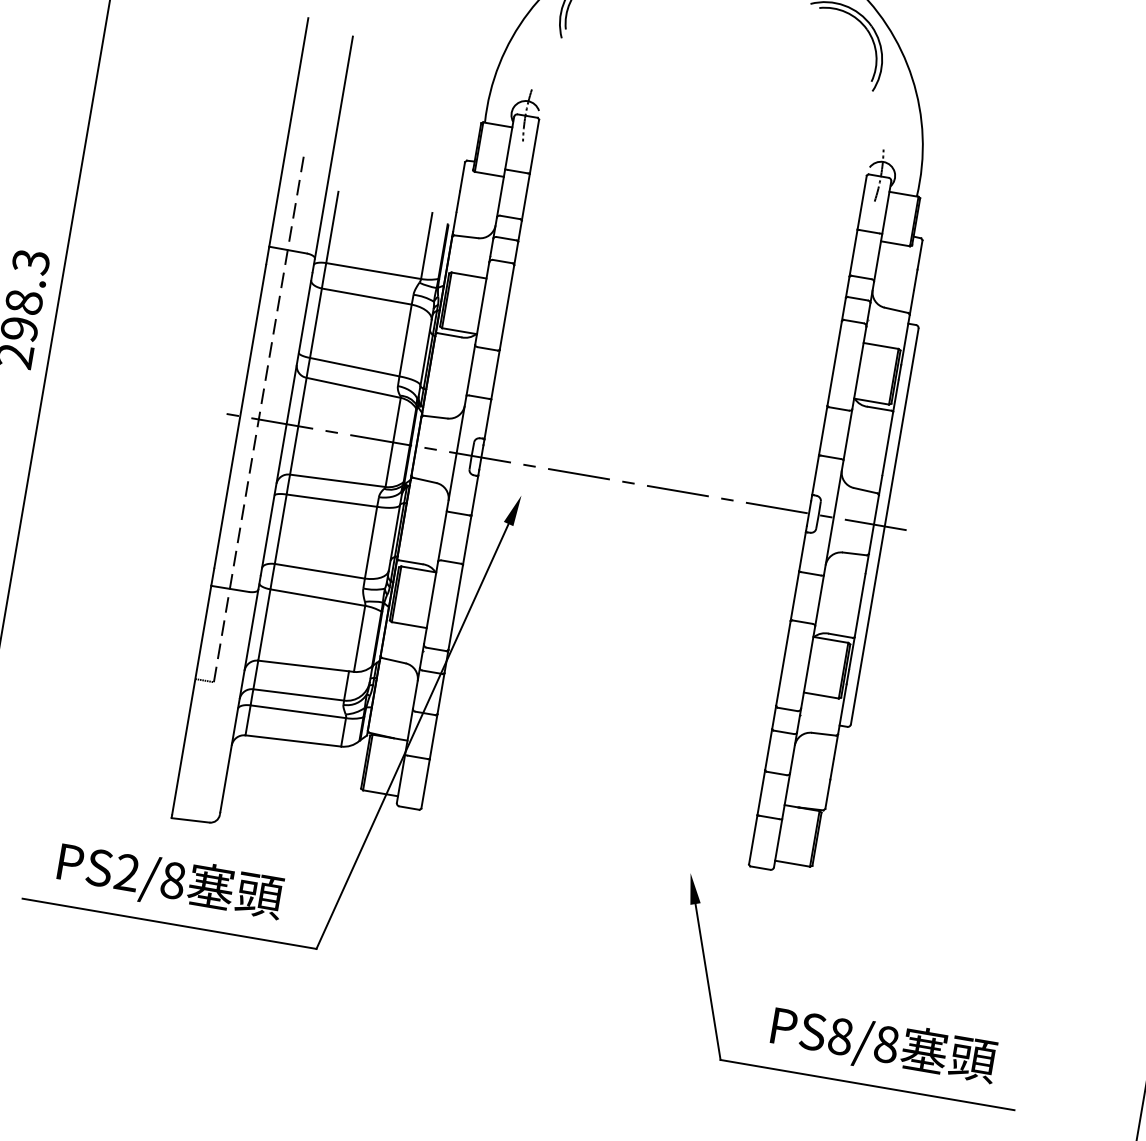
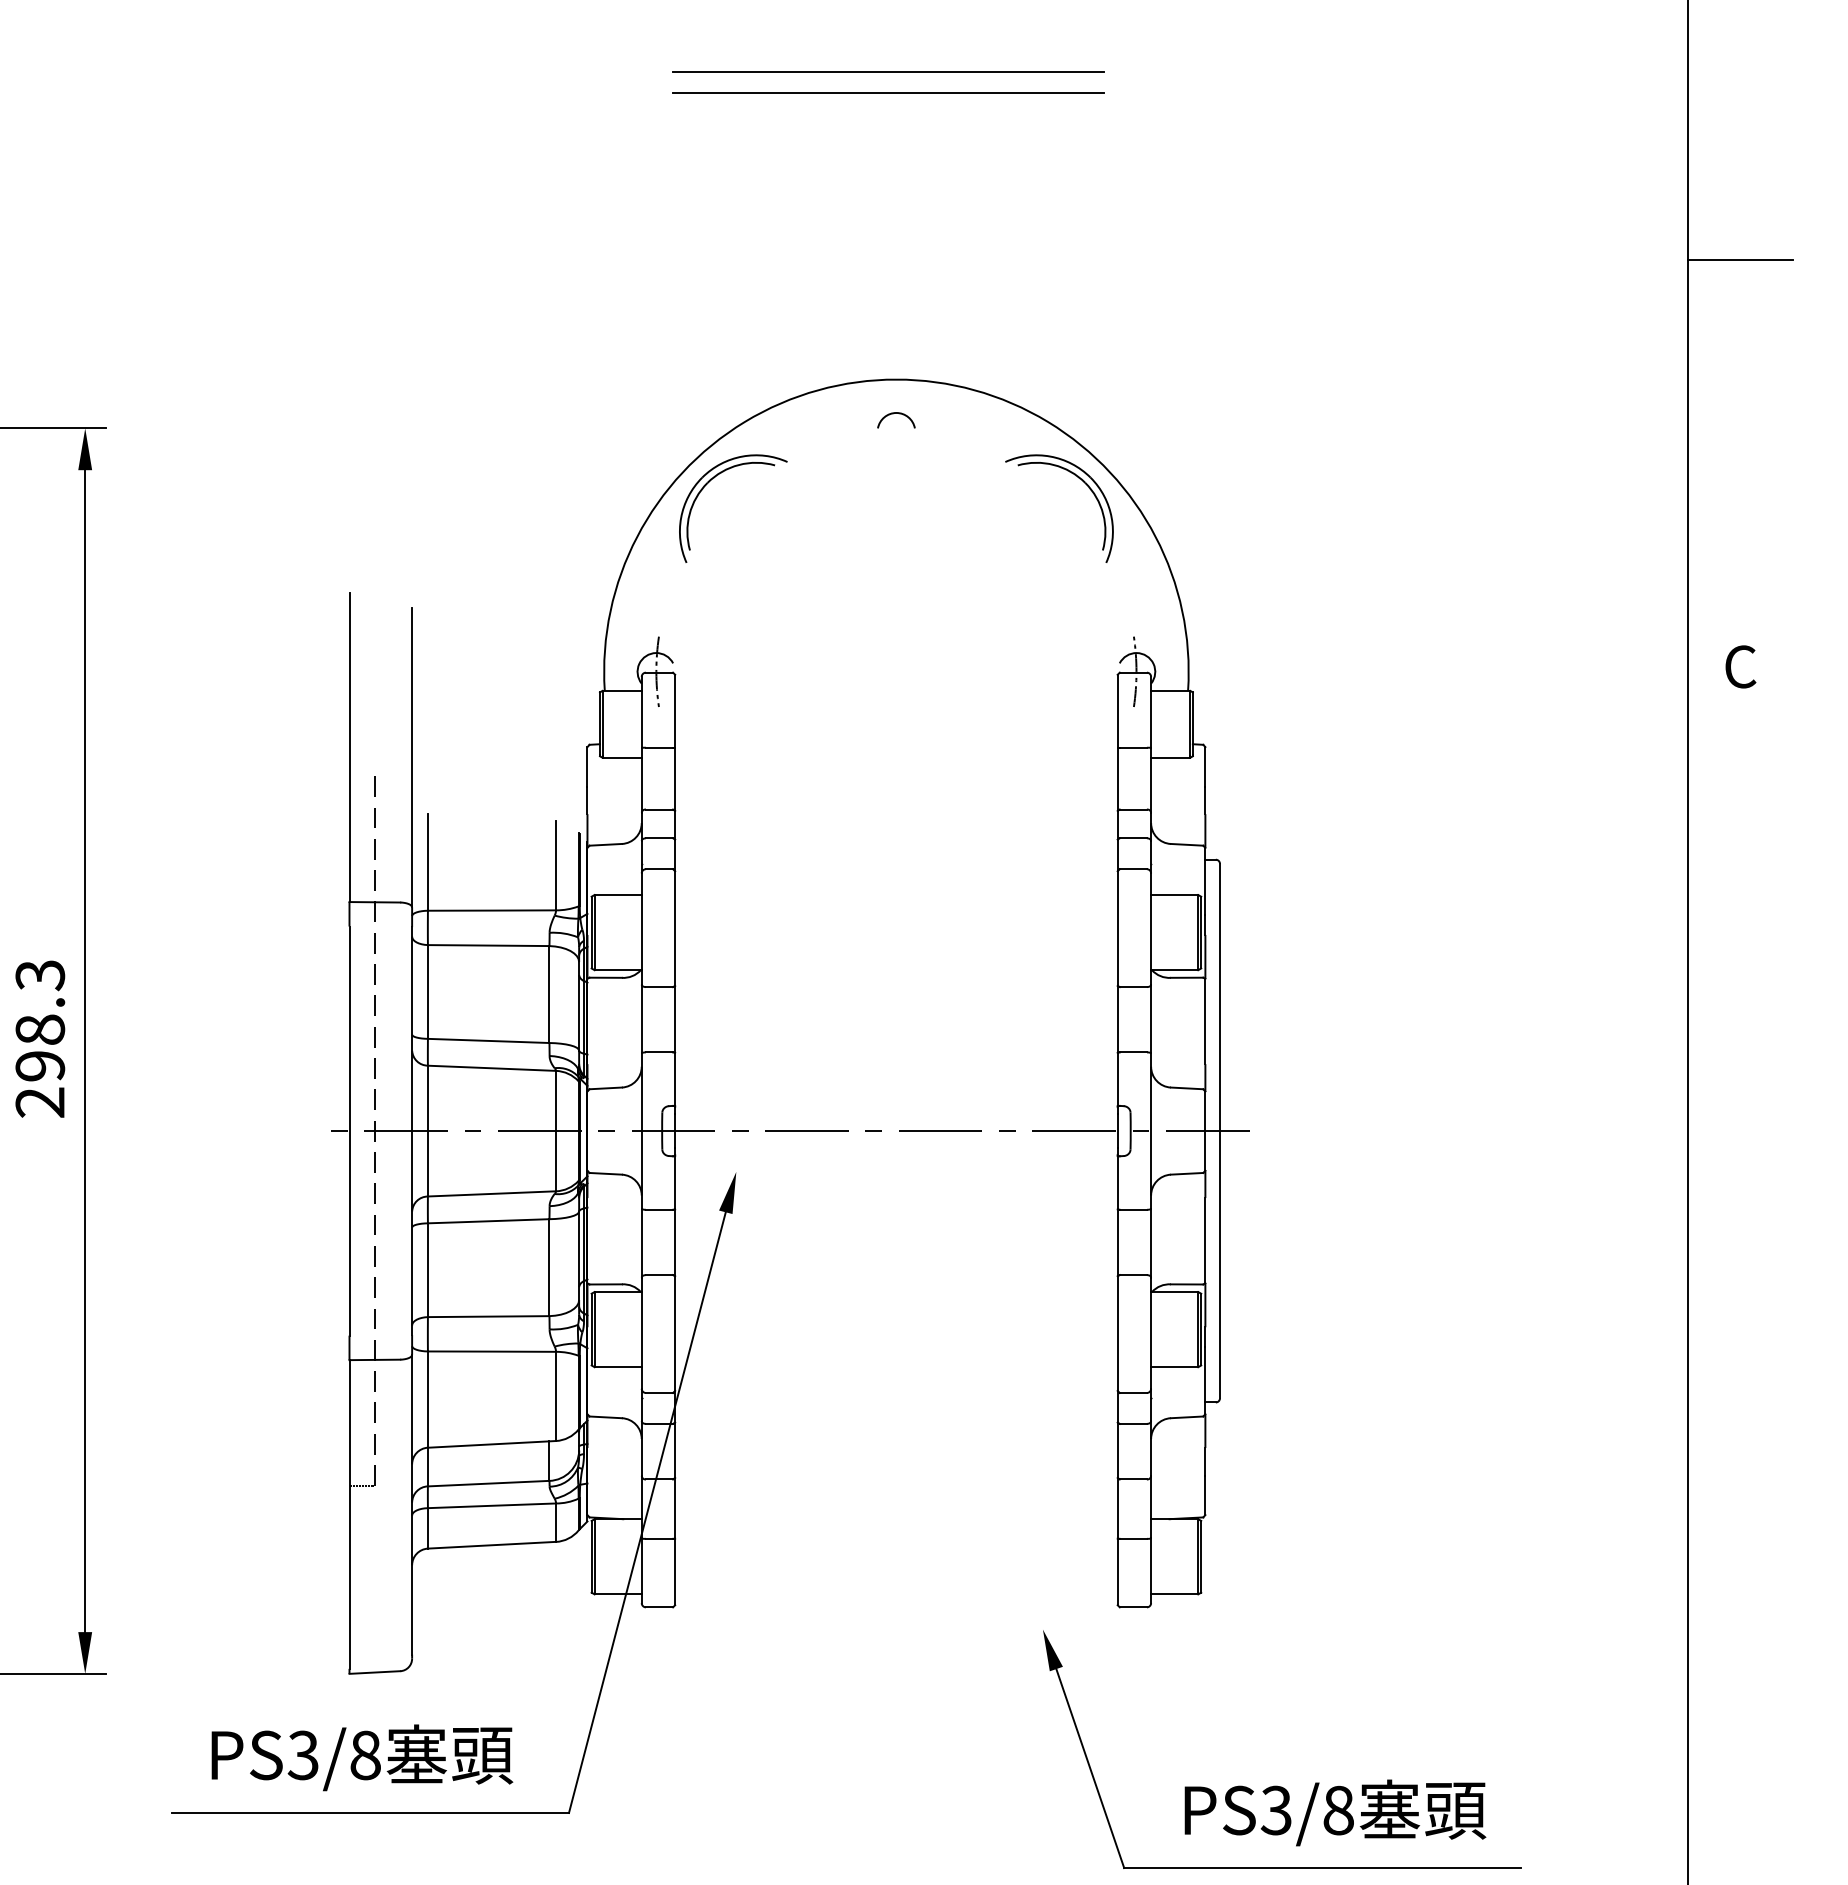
text: (126, 872) -> (302, 1755), PS2/8 -> PS3/8
text: (839, 1036) -> (1275, 1810), PS8/8 -> PS3/8

